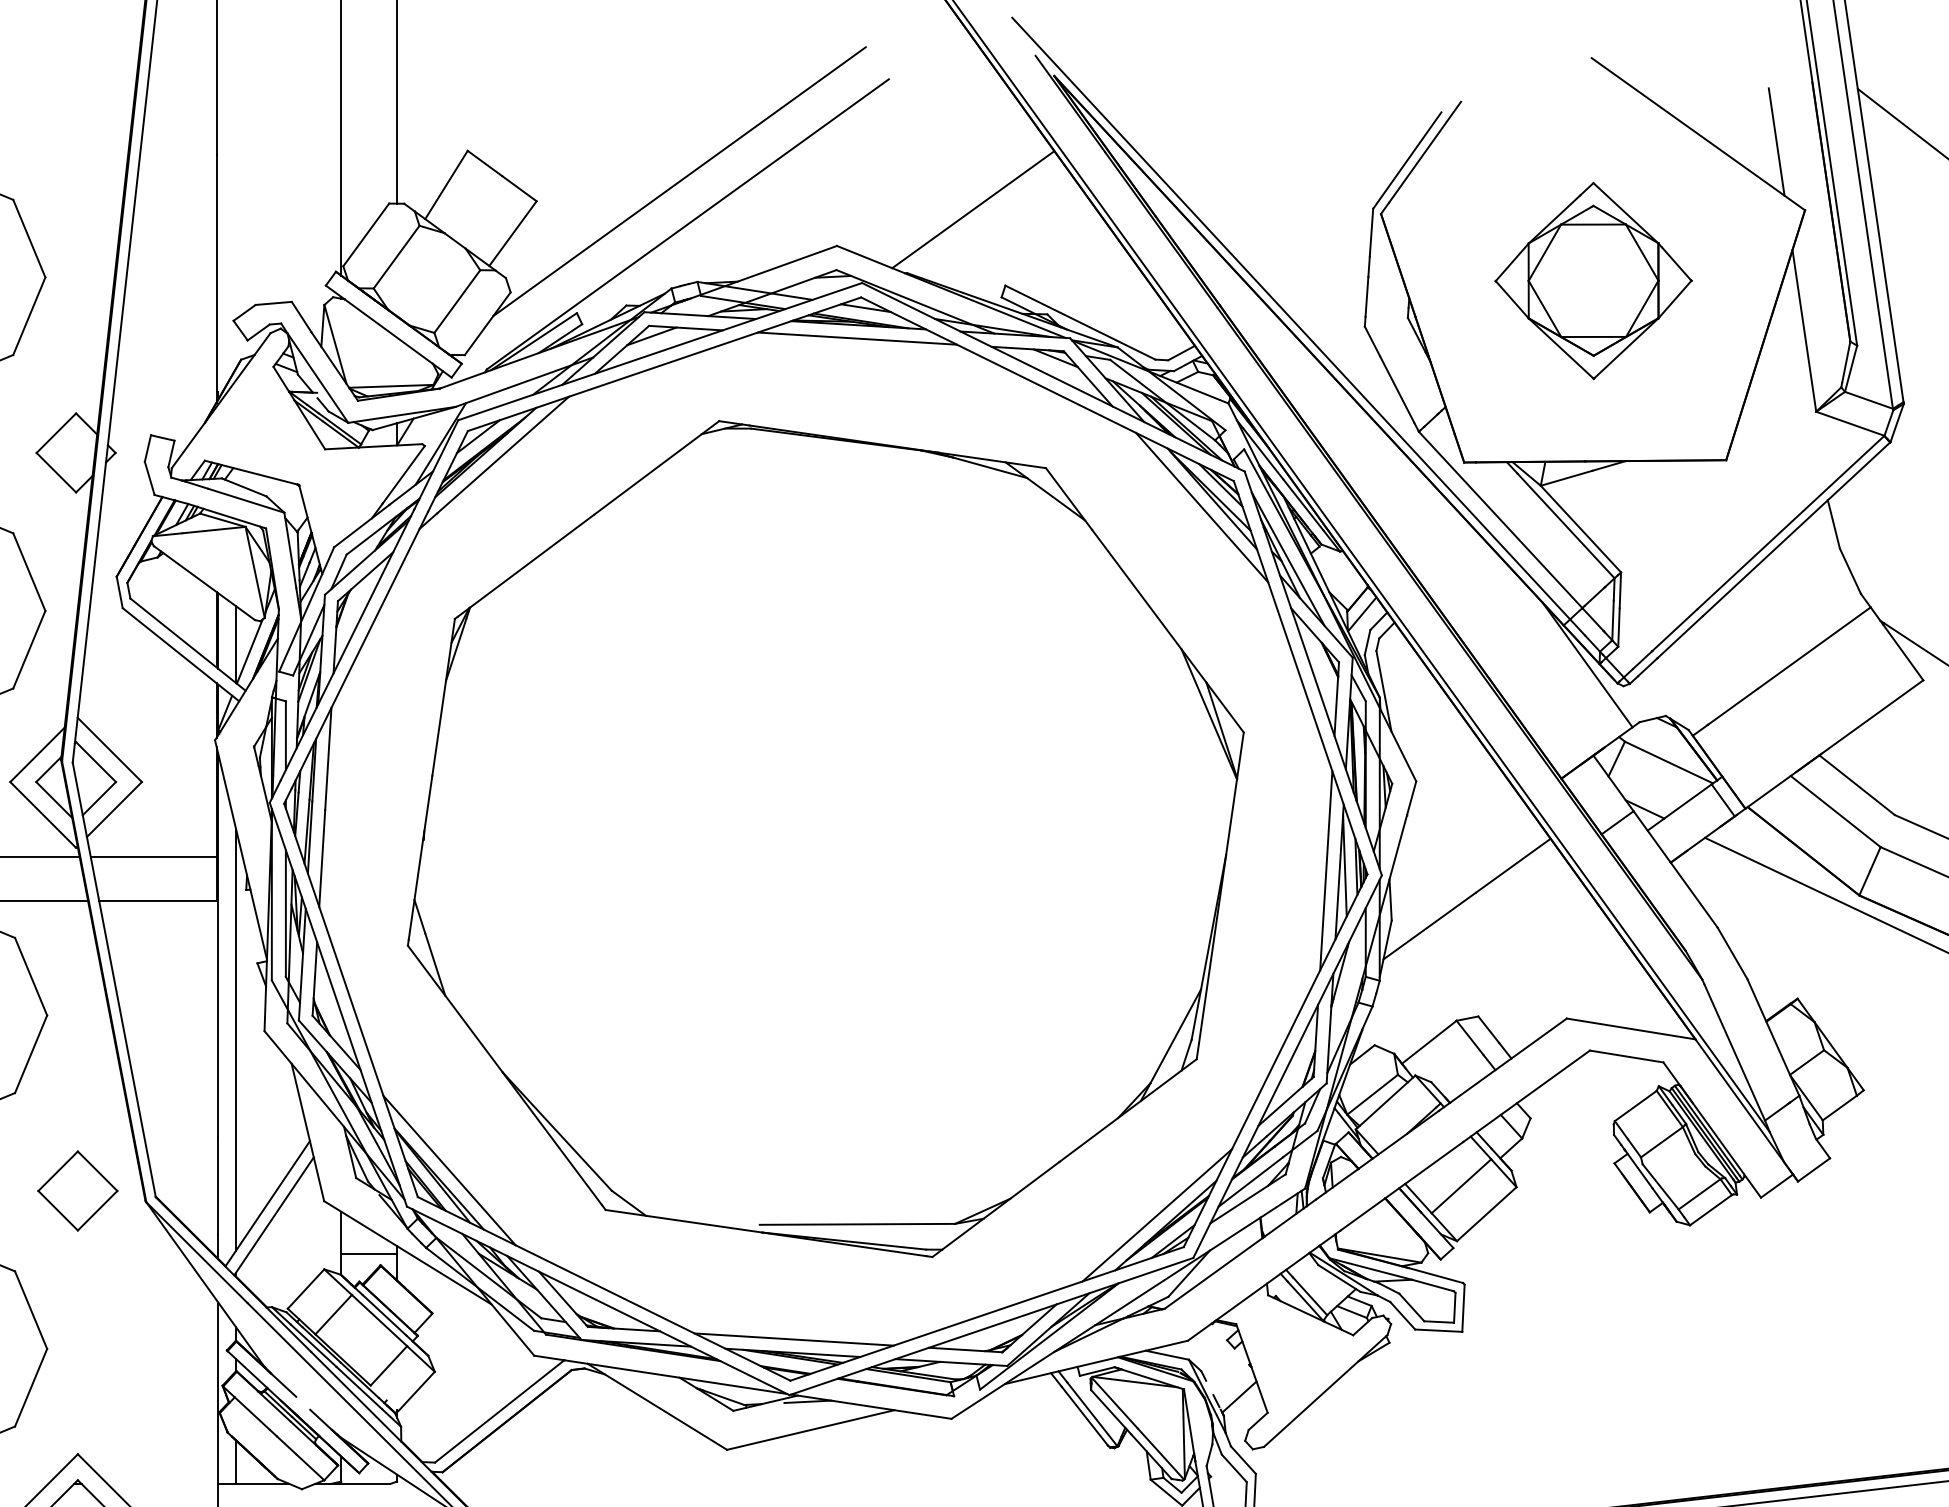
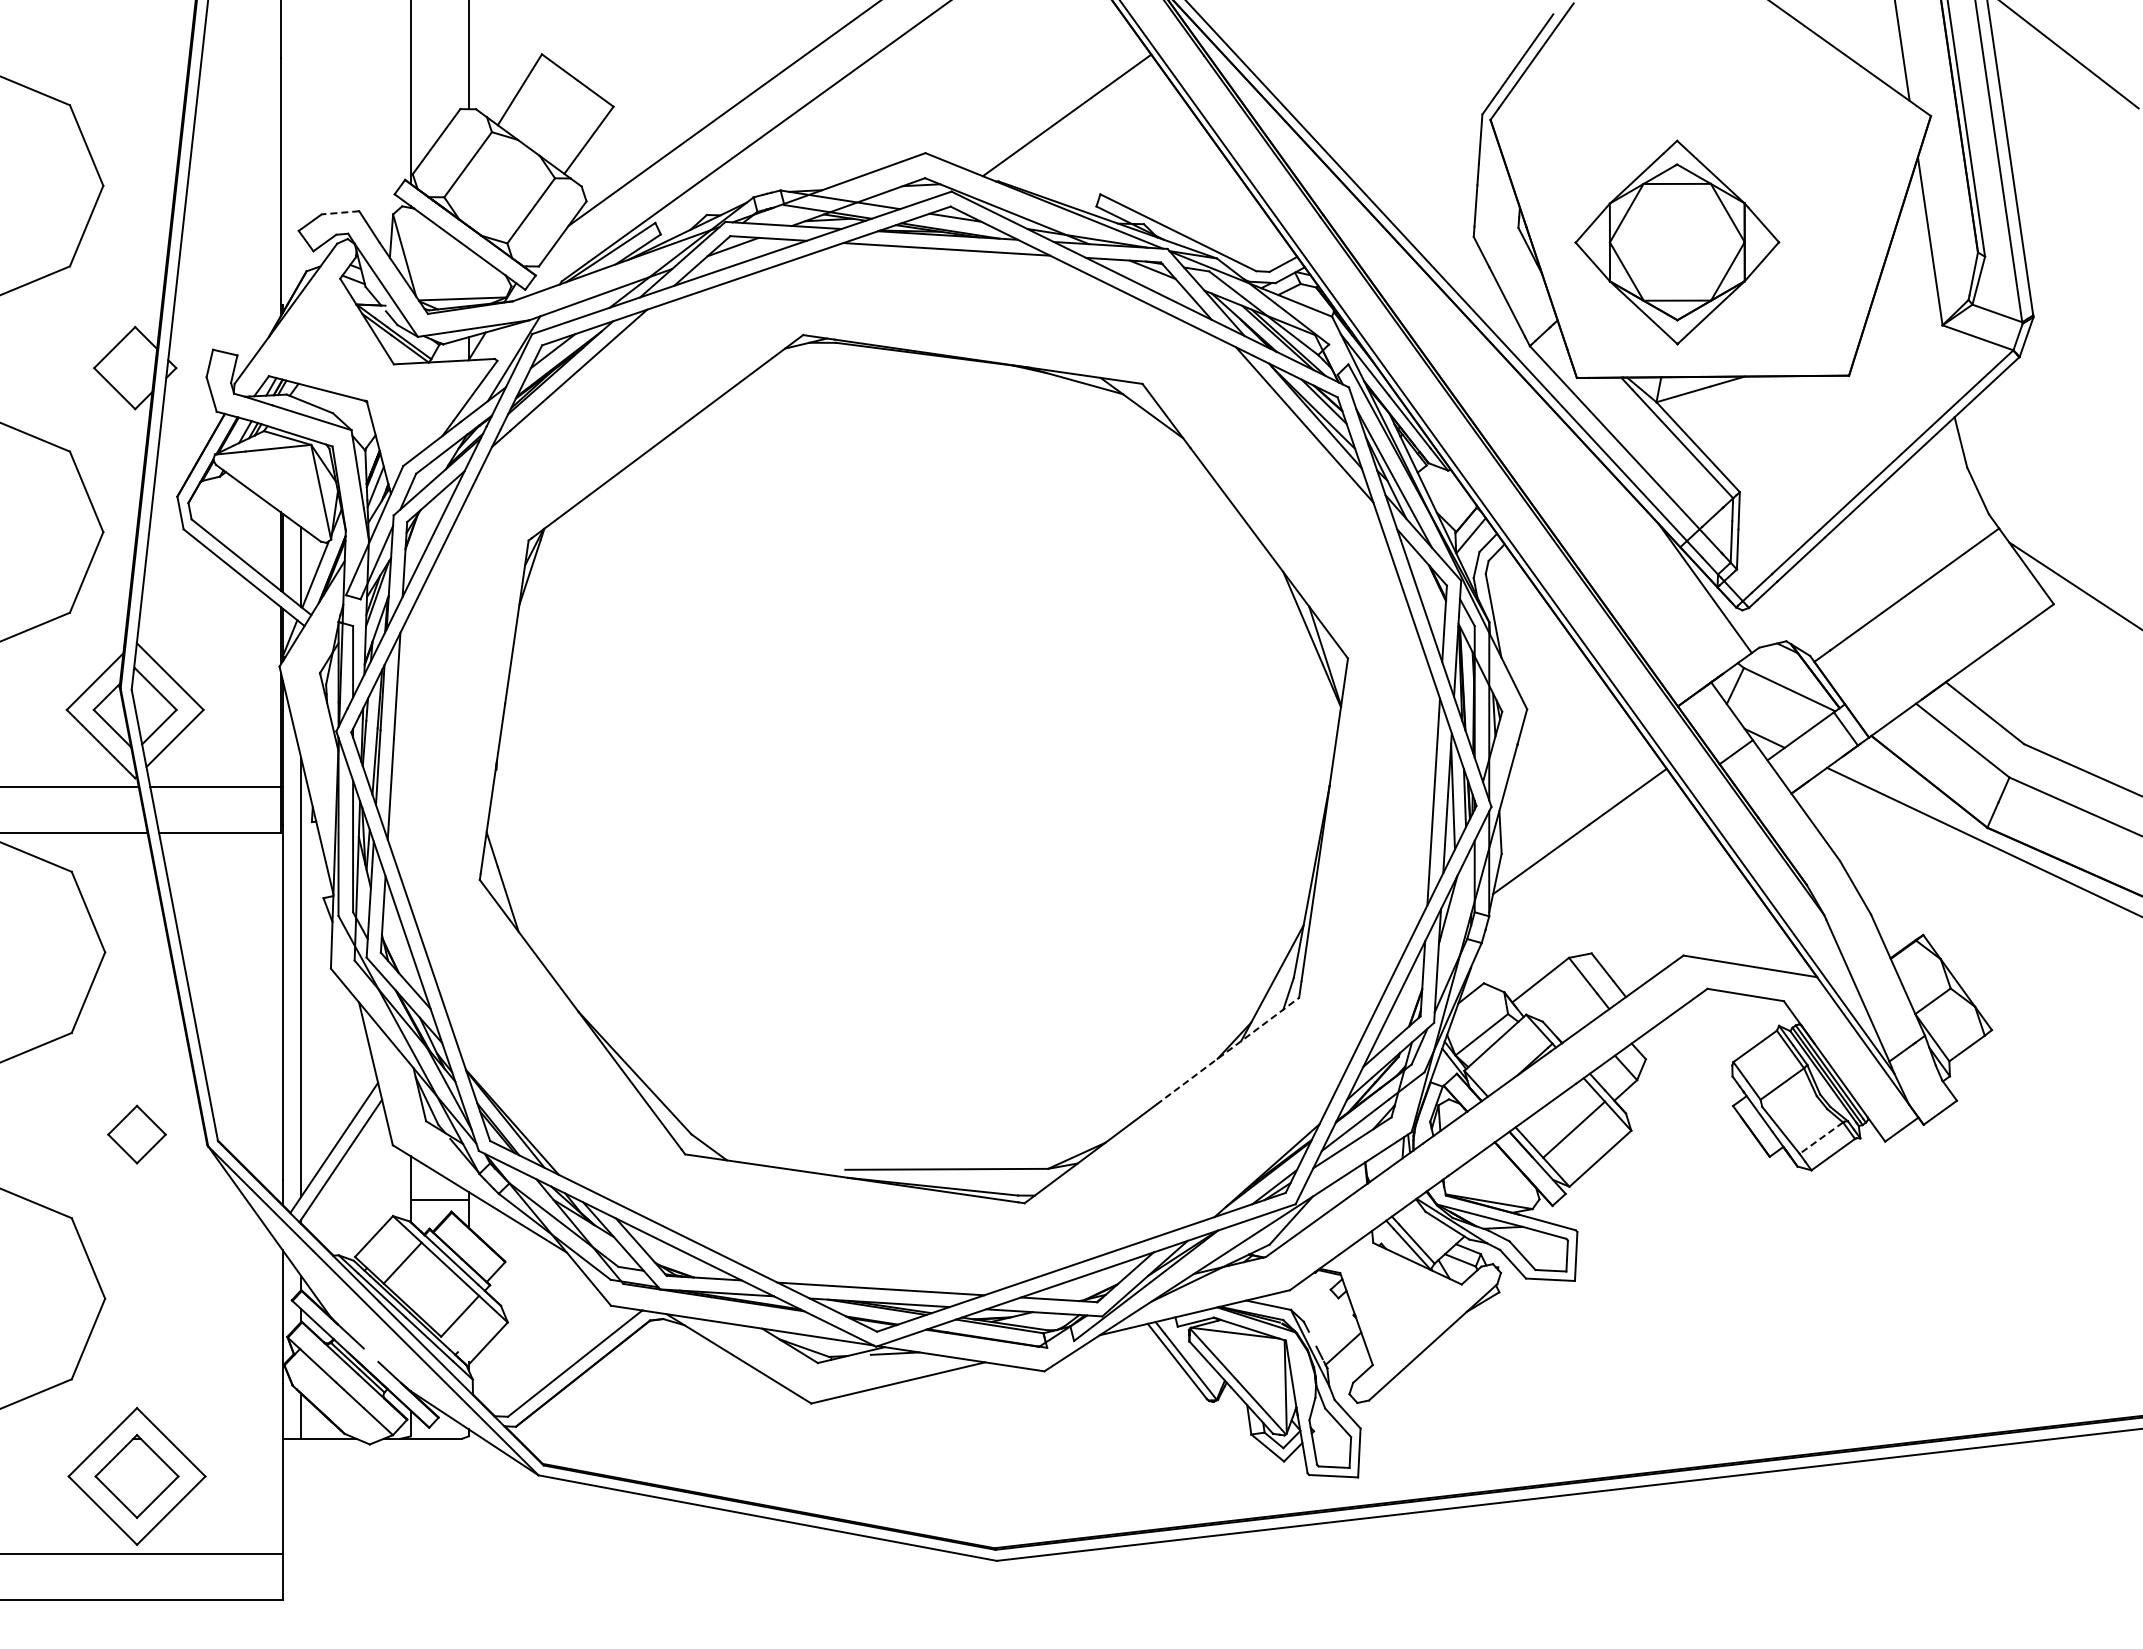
part: (1593, 280) -> (1677, 242), moved
line: (273, 303) -> (340, 212), solid -> dashed
line: (1128, 1109) -> (1228, 1050), solid -> dashed
line: (448, 1170) -> (522, 1113), removed
part: (77, 1190) -> (136, 1134), size x0.7
line: (1699, 1194) -> (1821, 1138), solid -> dashed
line: (1156, 1214) -> (1257, 1159), removed

